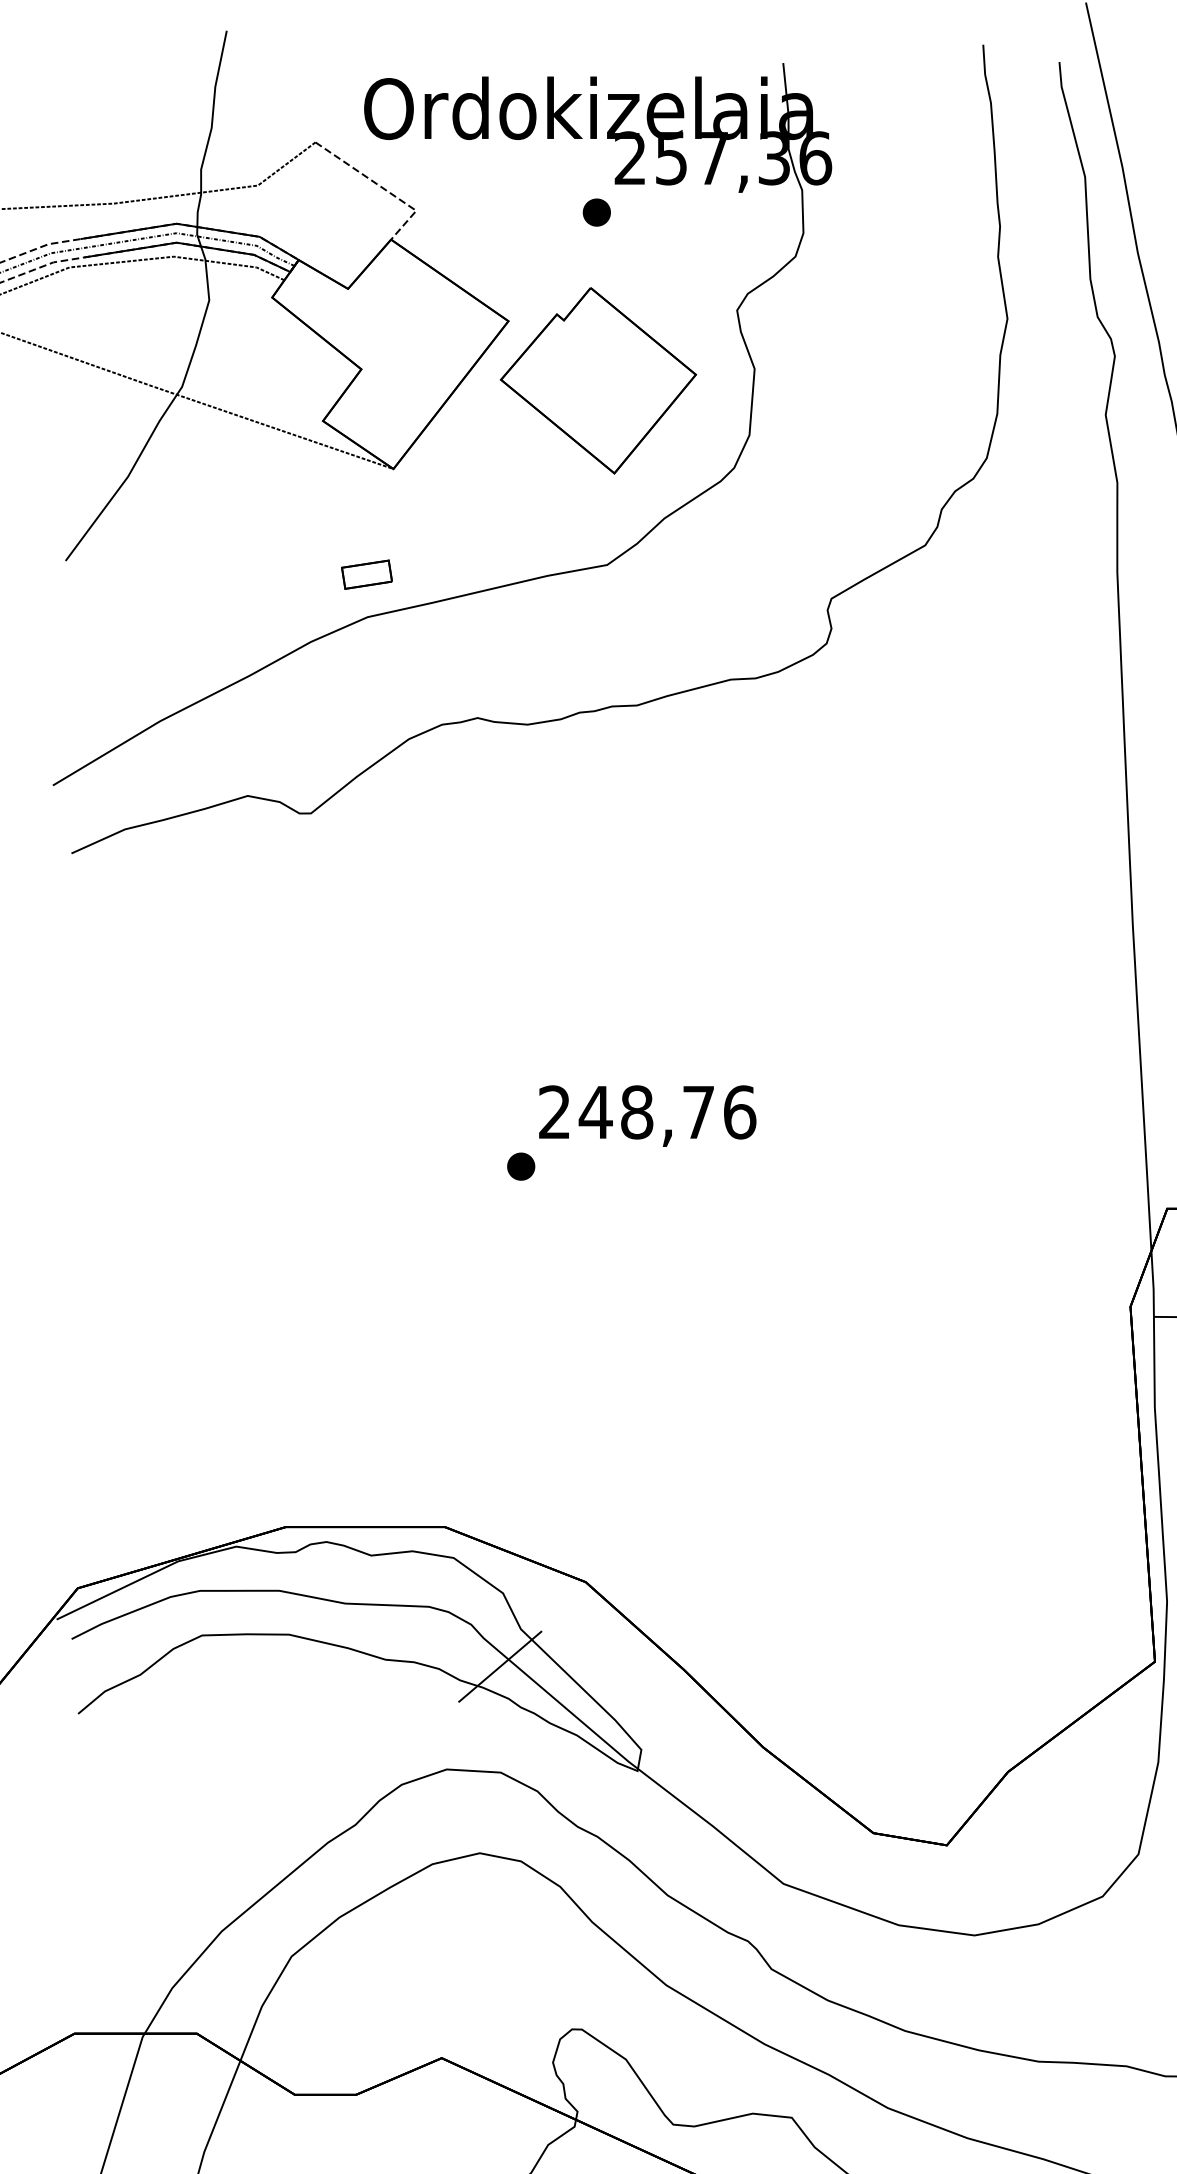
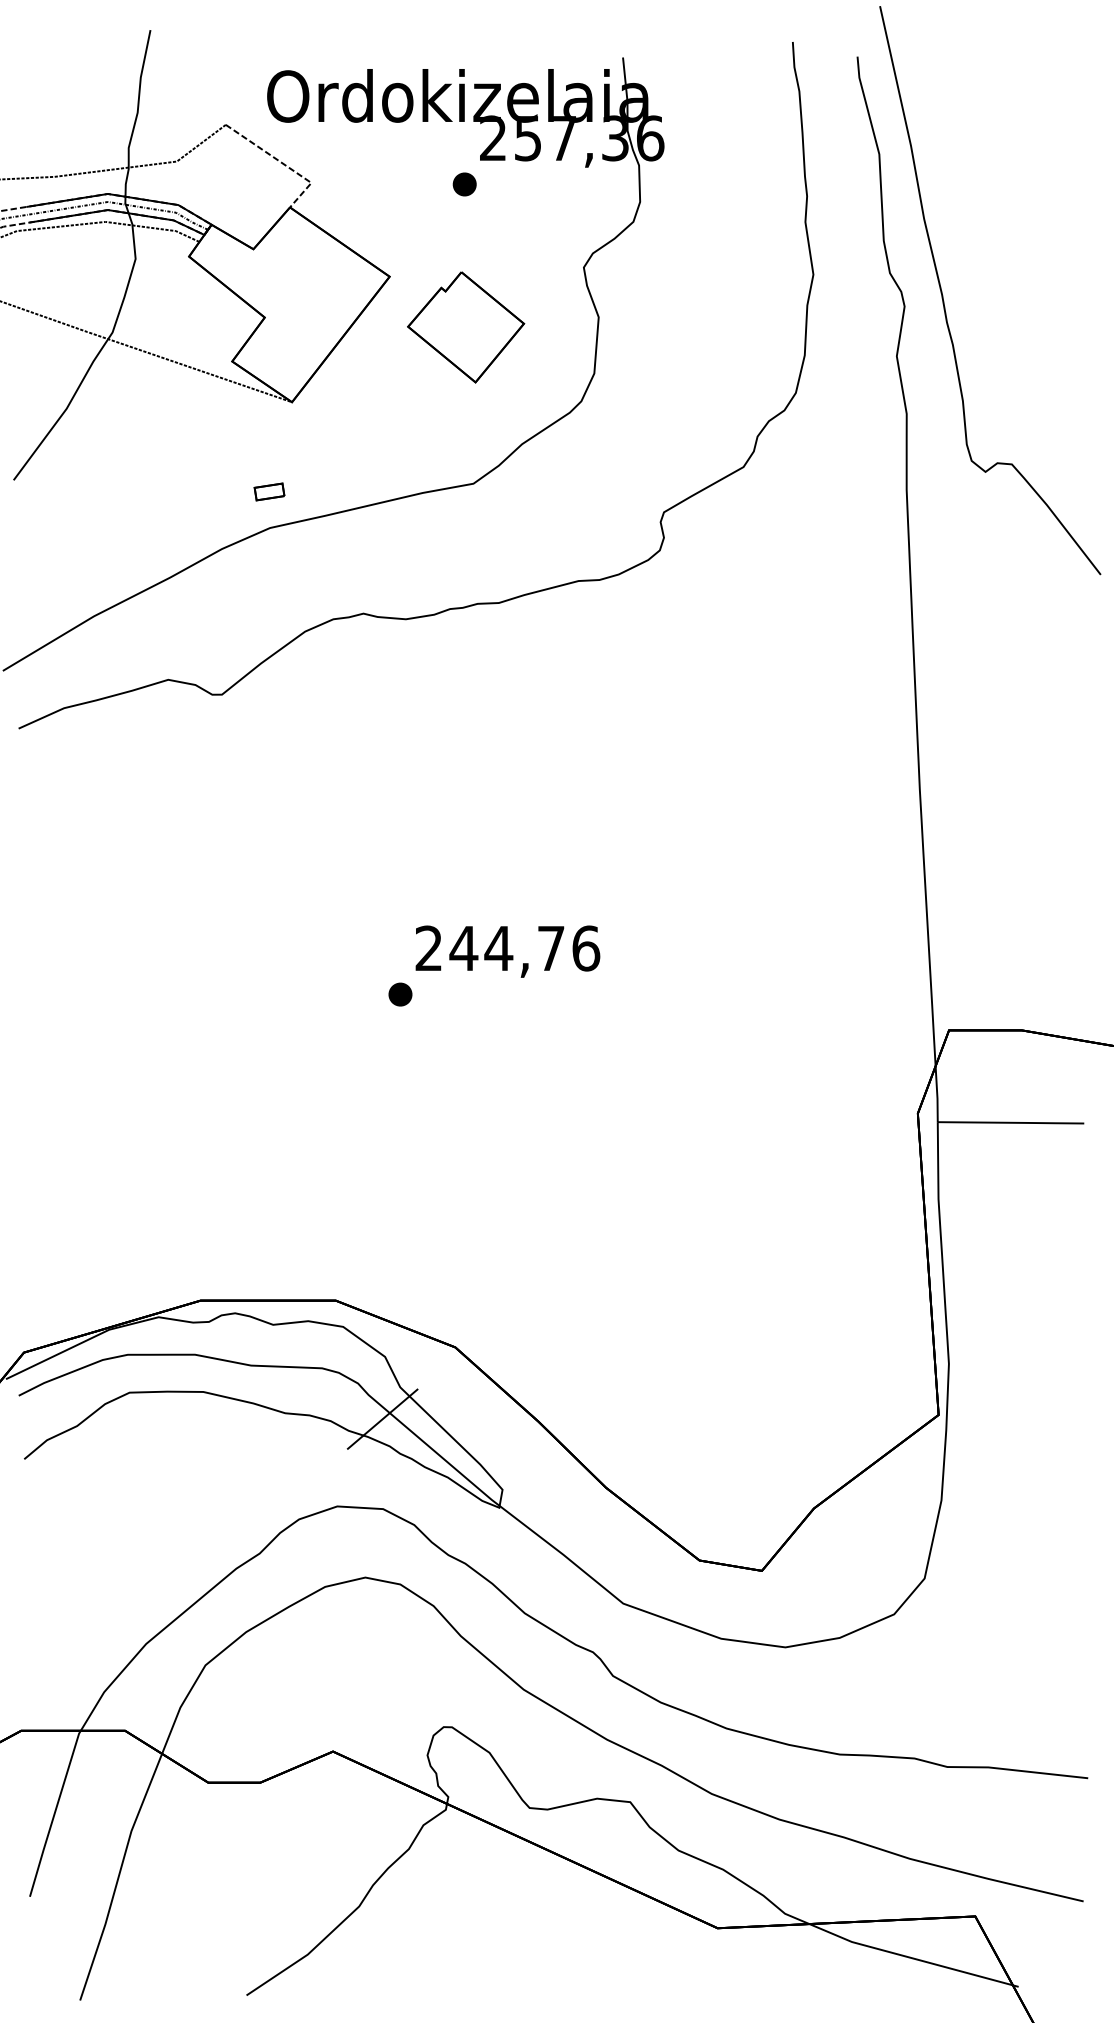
part: (597, 381) -> (465, 327), size x0.7
part: (366, 574) -> (269, 491), size x0.7
text: (636, 1112) -> (498, 948), 248,76 -> 244,76

